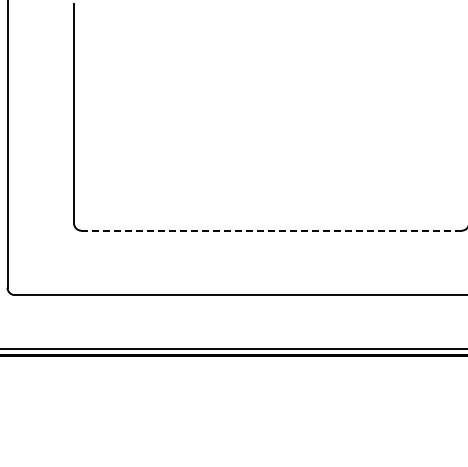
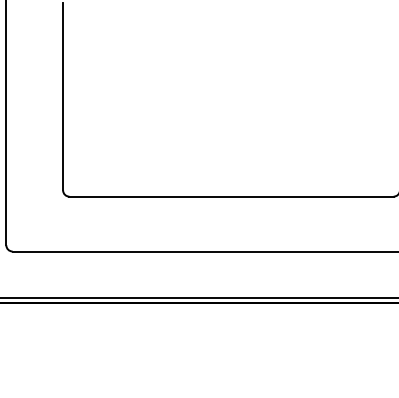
line: (271, 230) -> (231, 196), dashed -> solid

